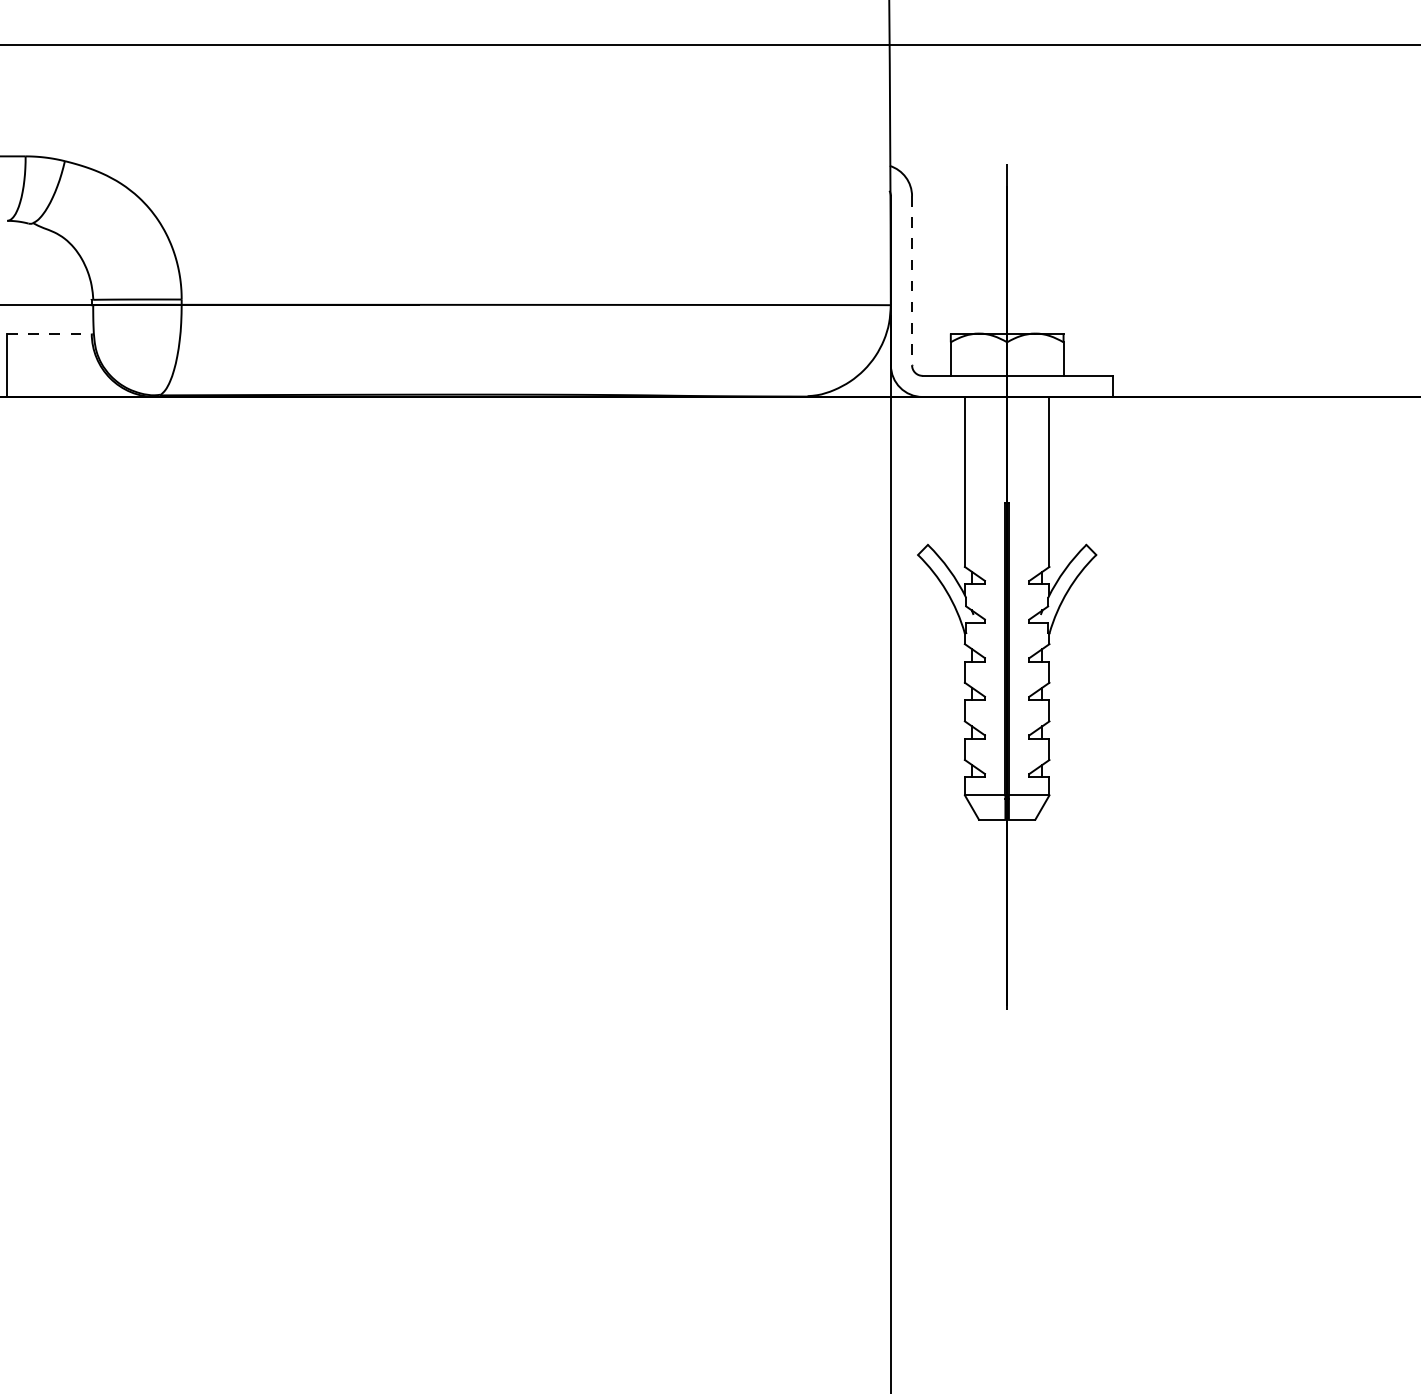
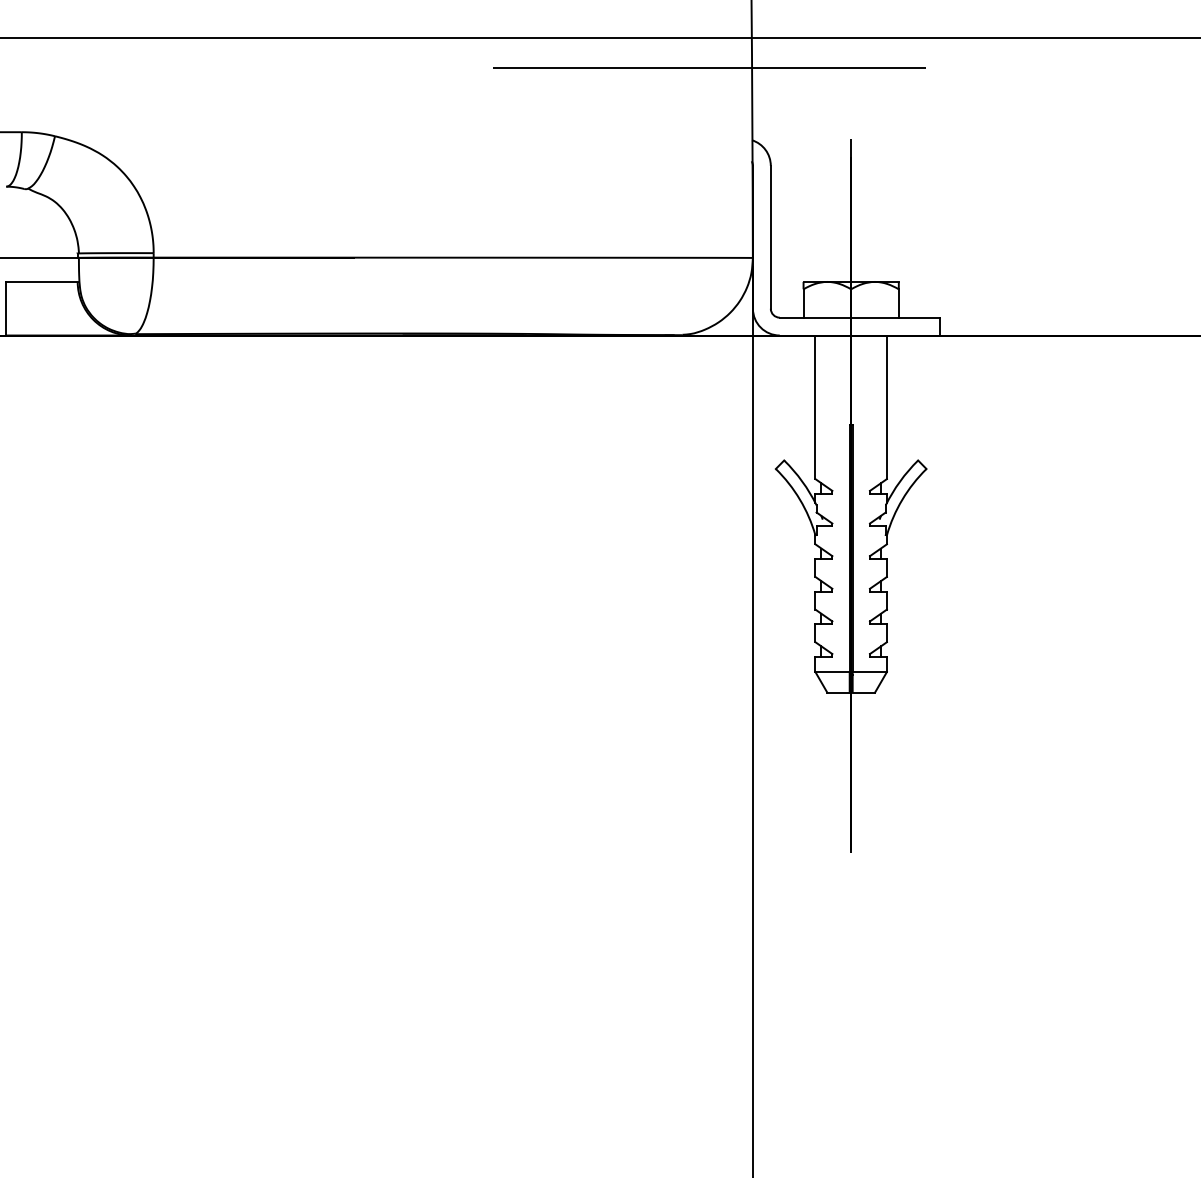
line: (839, 79) -> (709, 67), added
line: (911, 280) -> (770, 237), dashed -> solid
line: (48, 333) -> (41, 281), dashed -> solid

